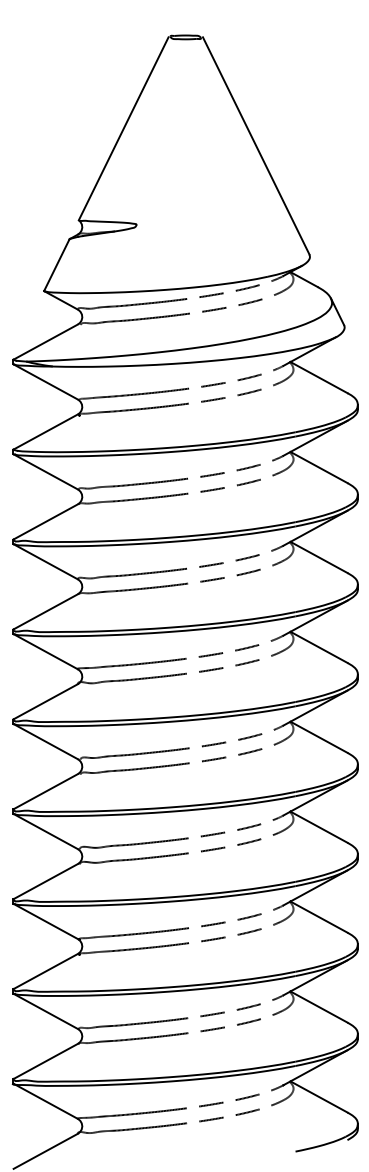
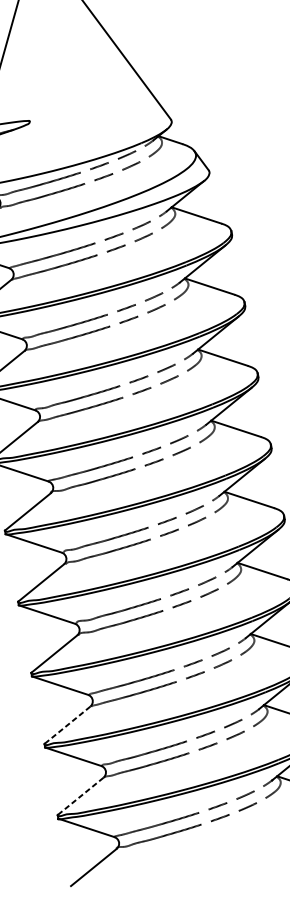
line: (45, 971) -> (67, 725), solid -> dashed
line: (45, 1061) -> (80, 796), solid -> dashed

